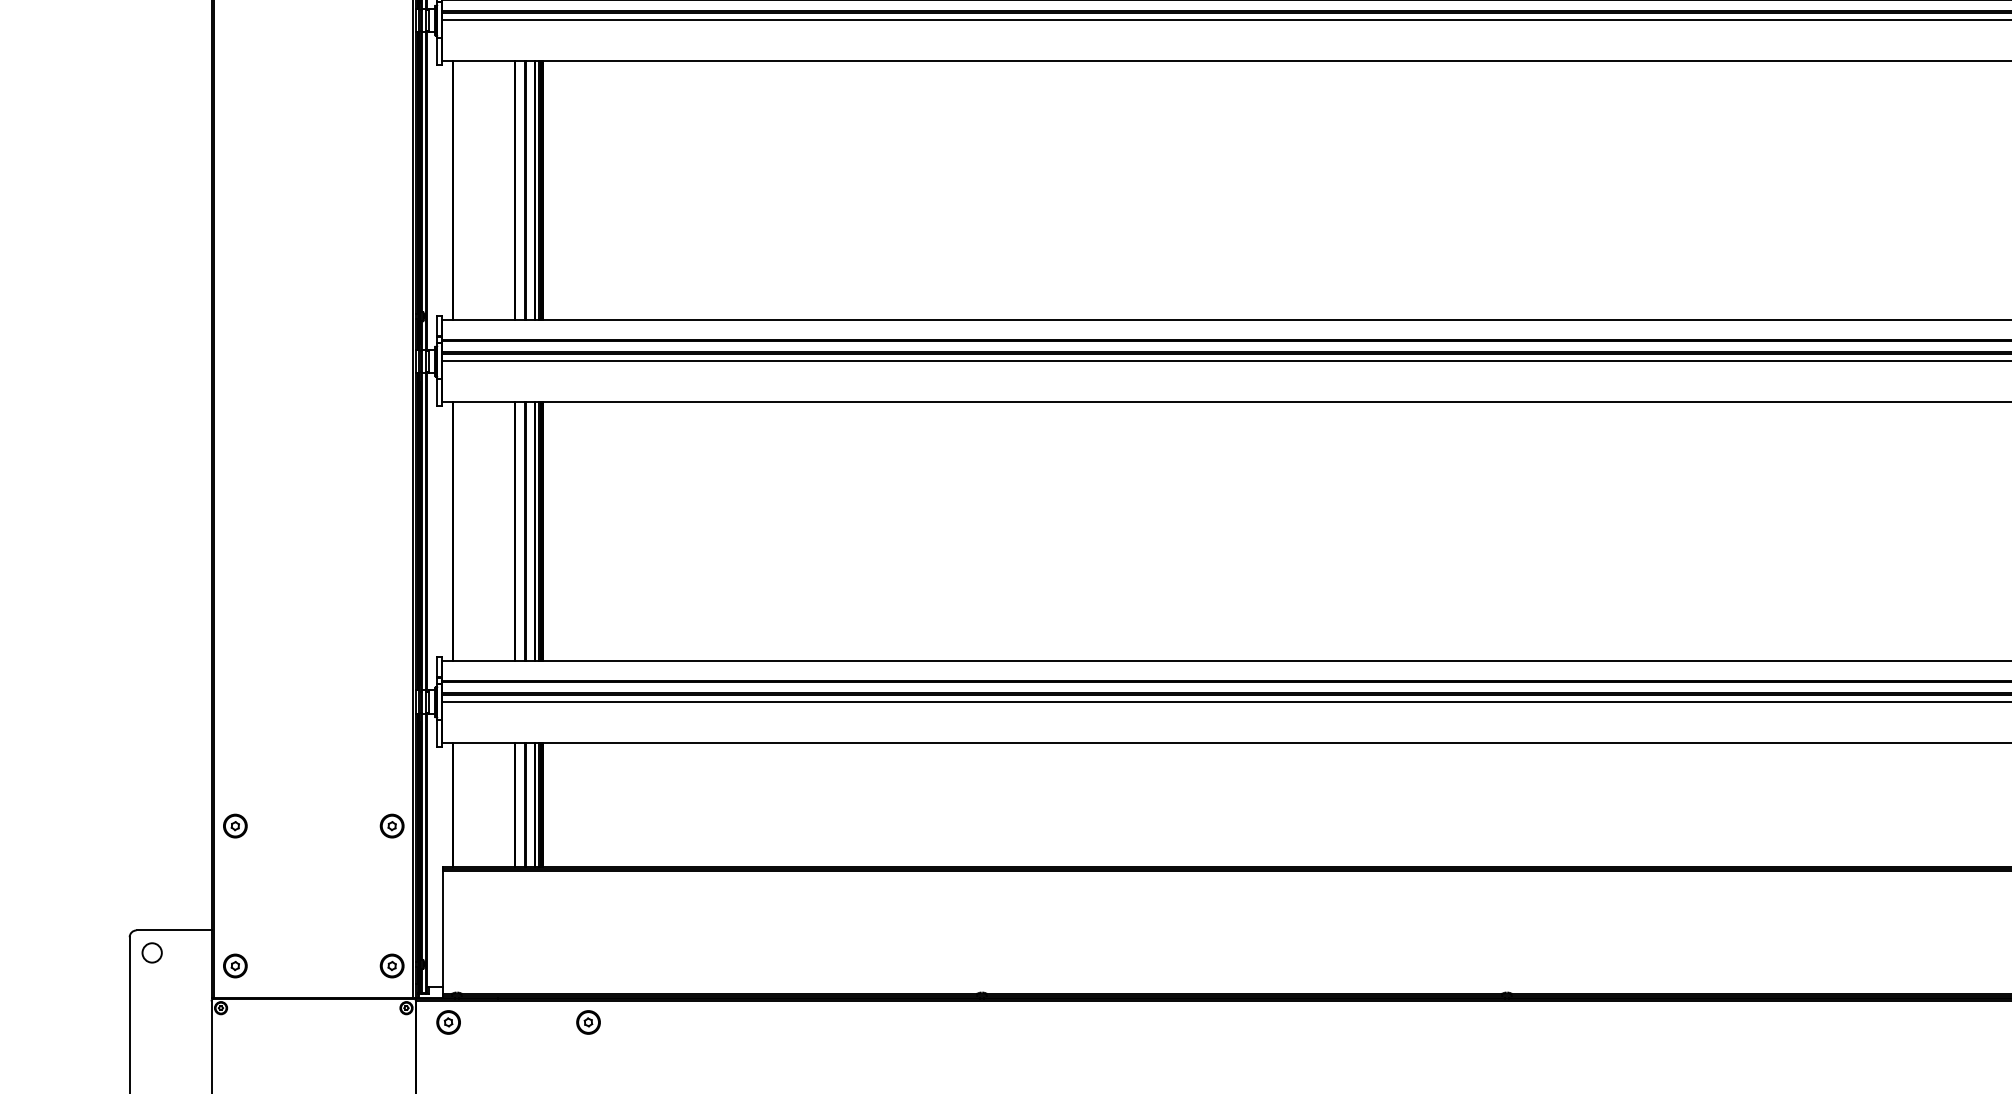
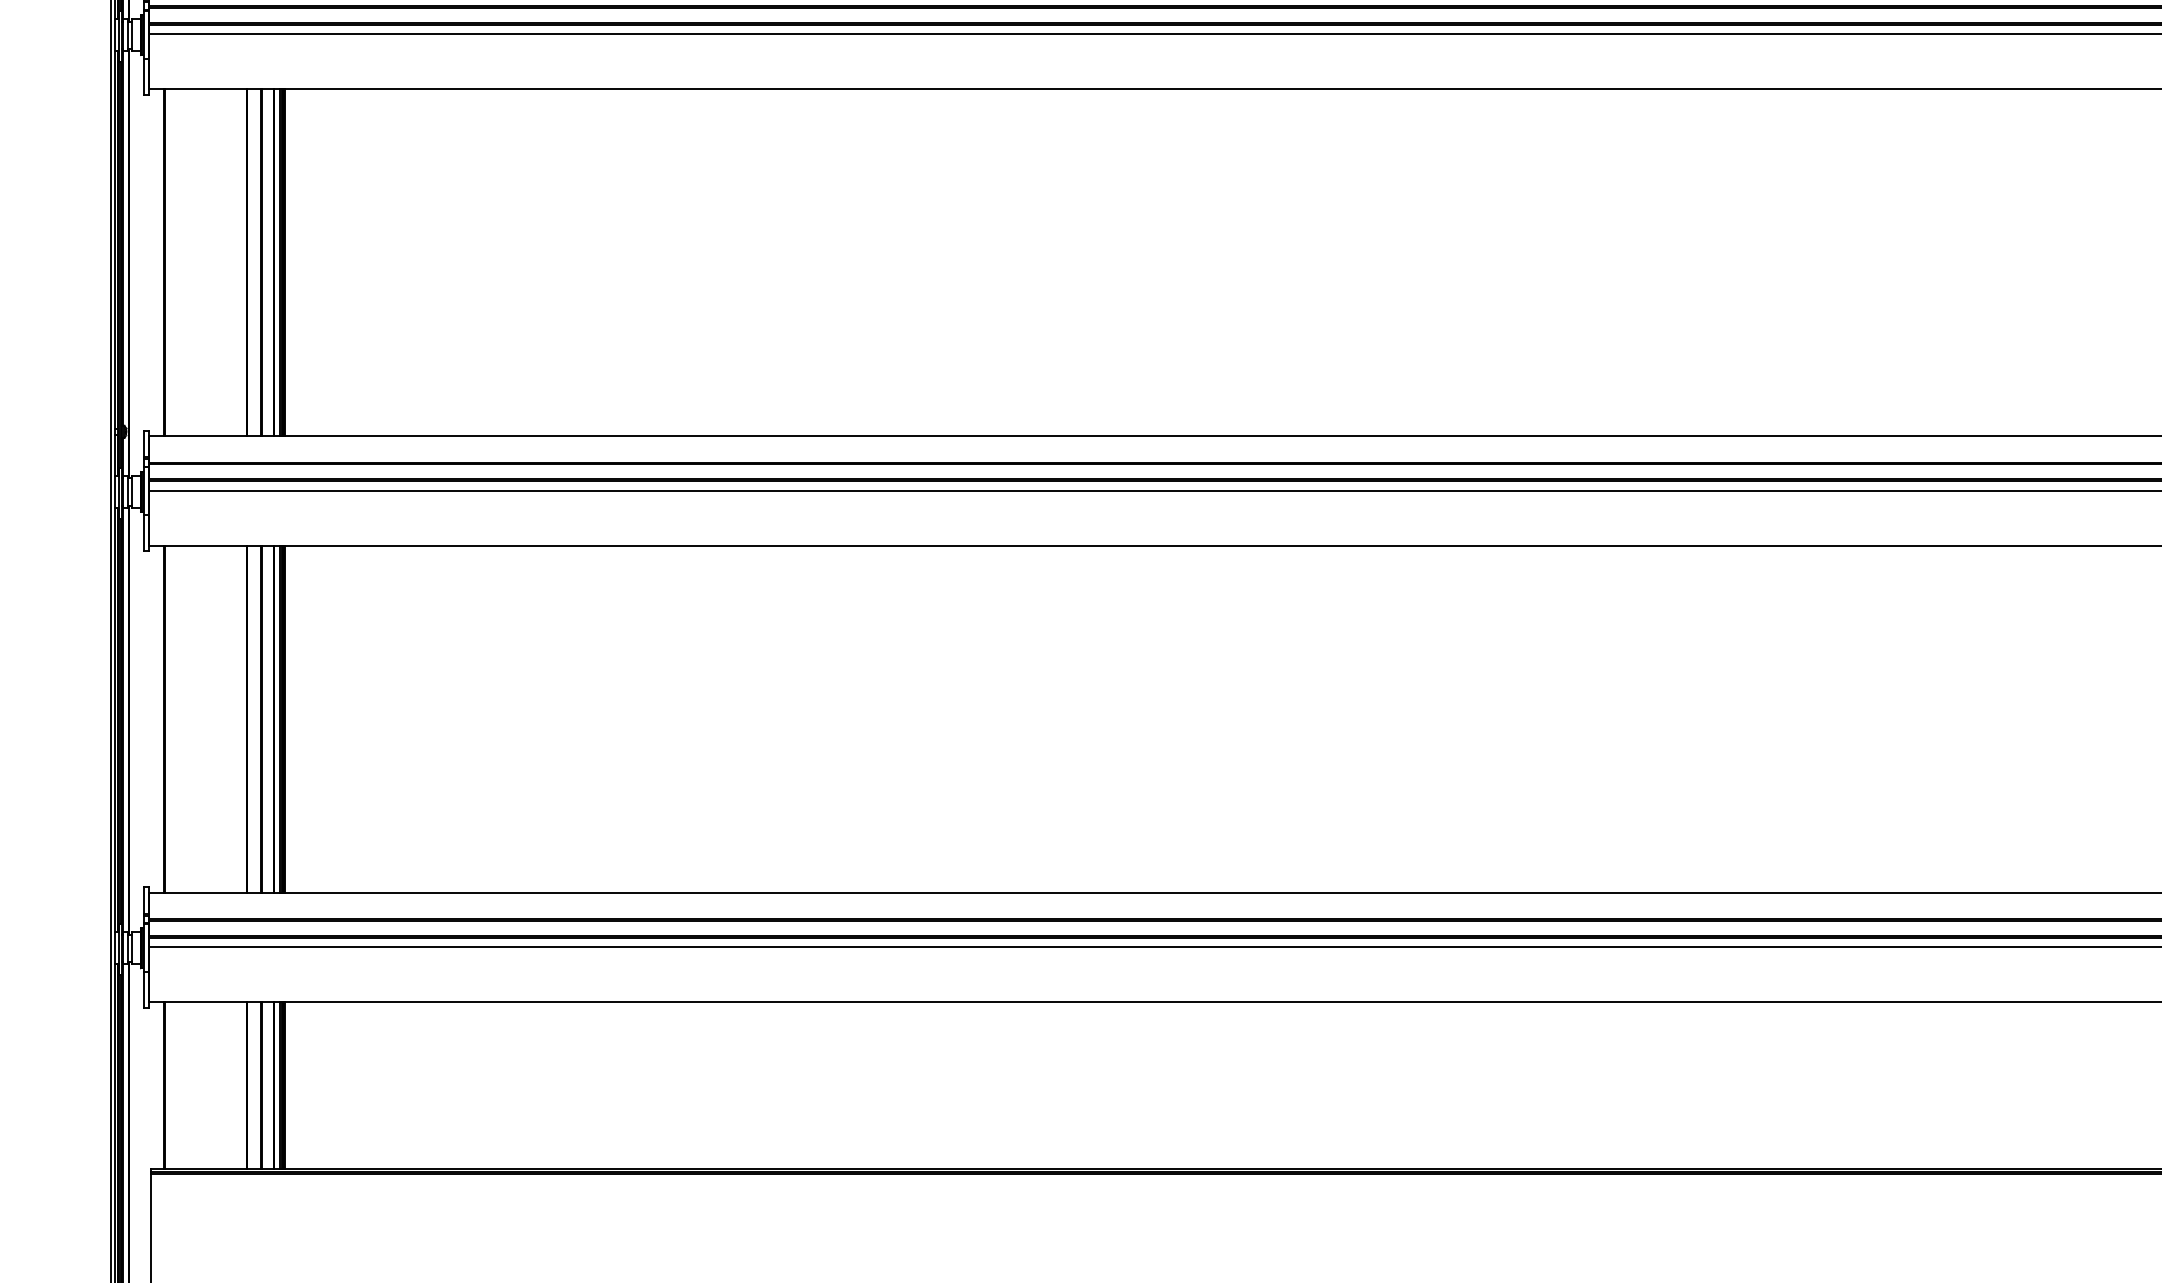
part: (391, 825) -> (81, 1113), removed

